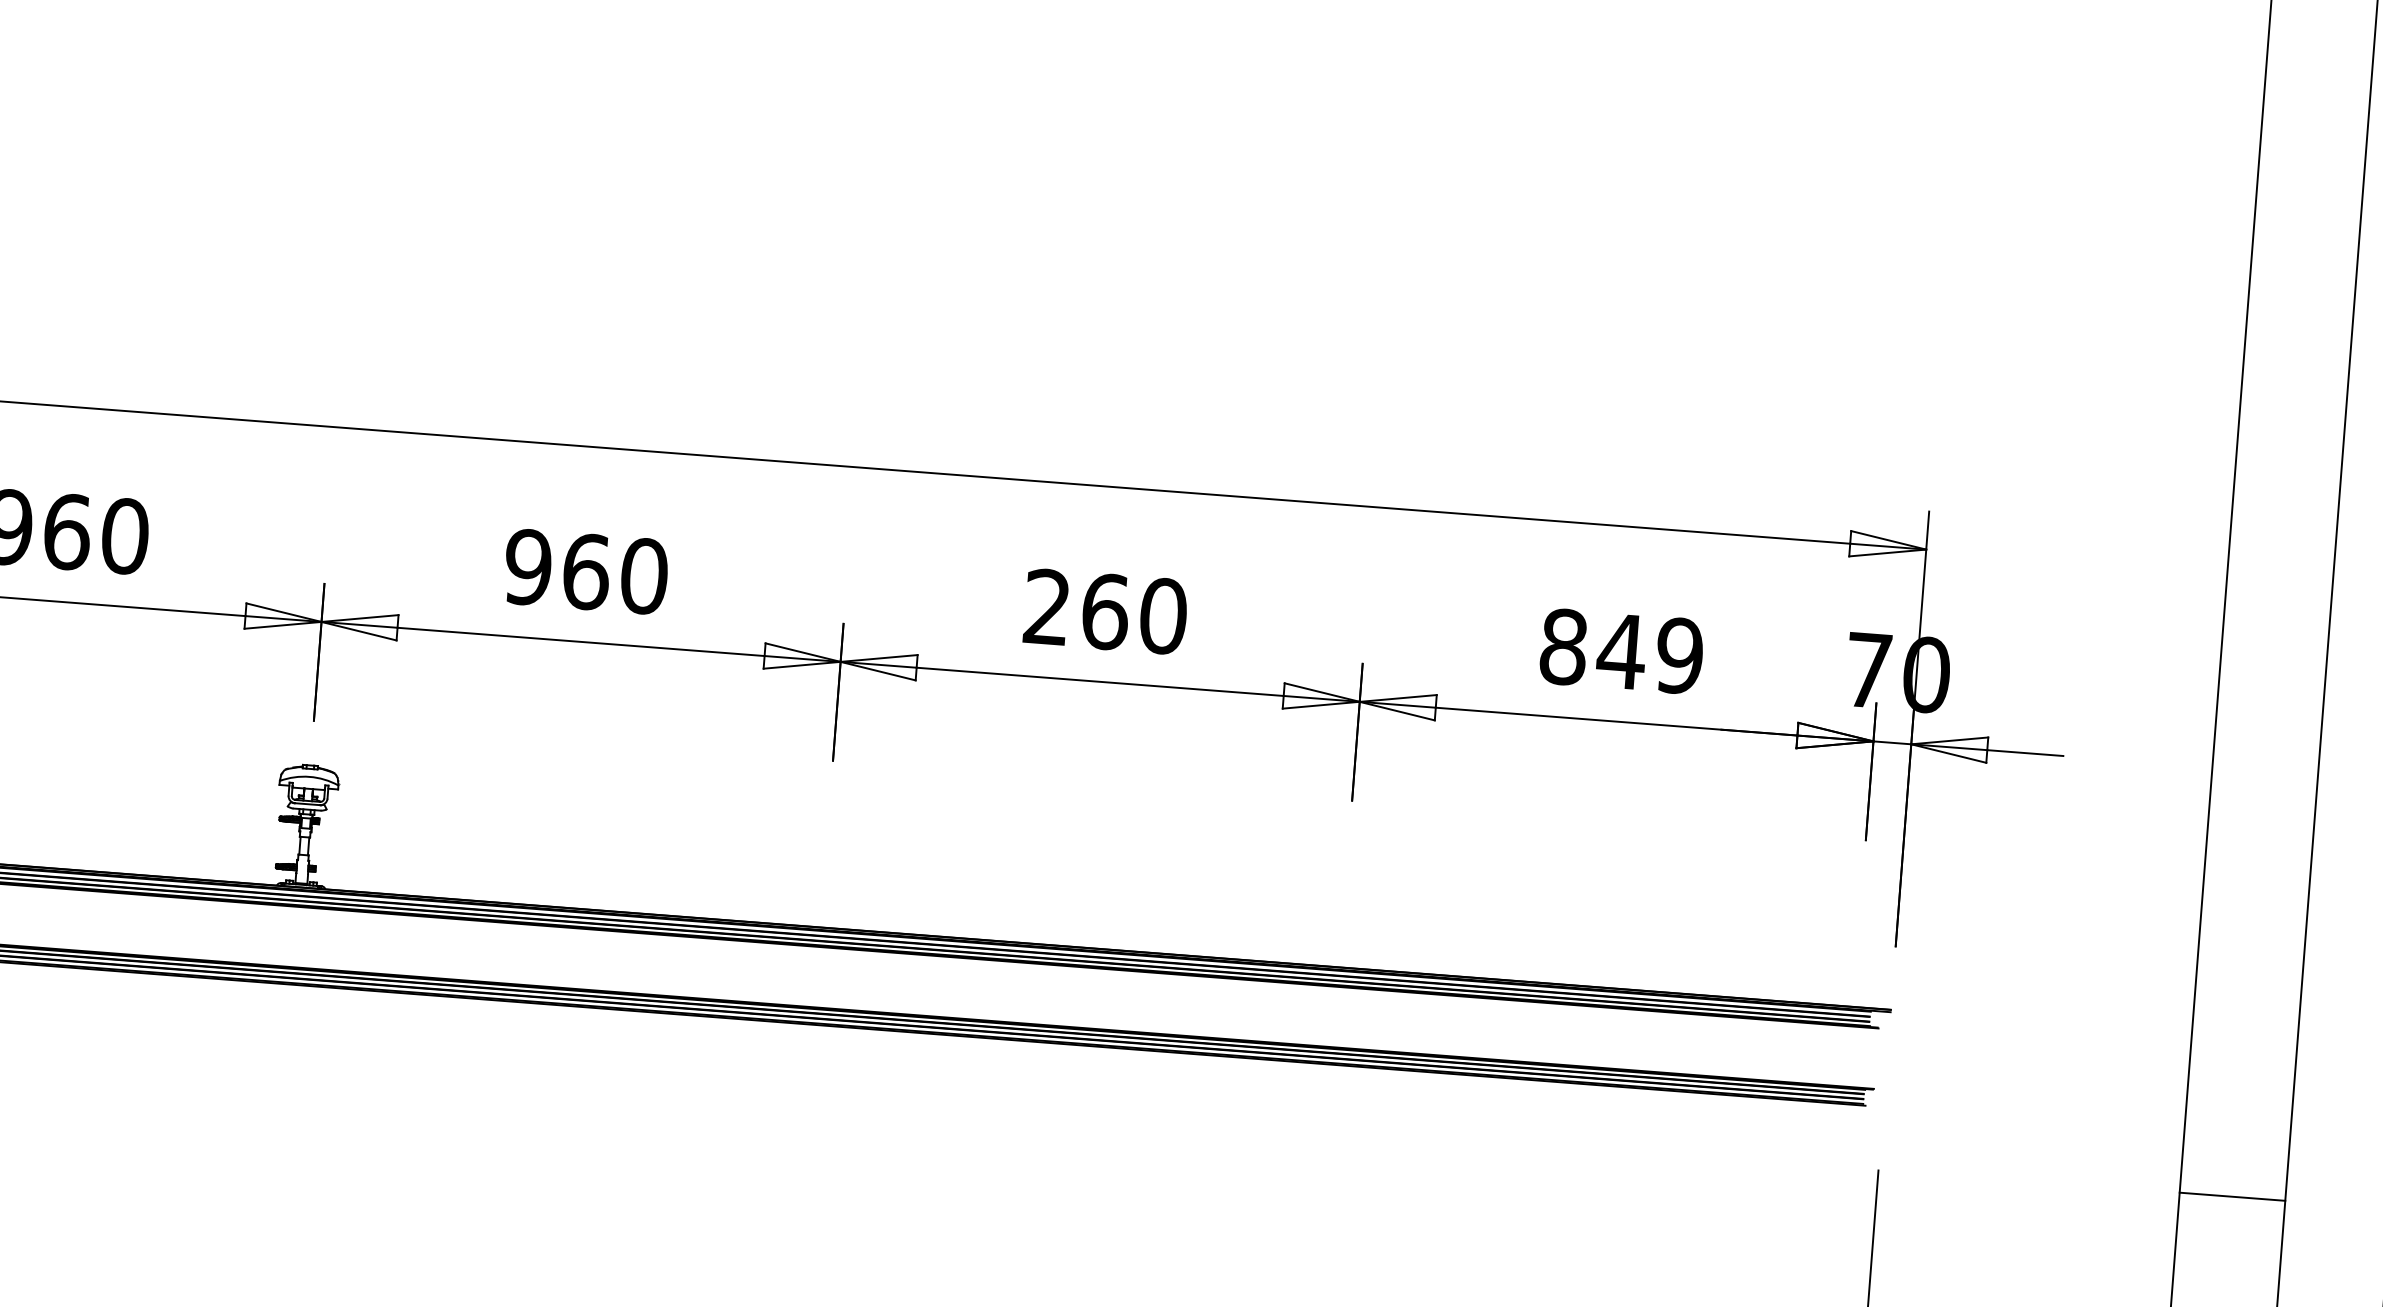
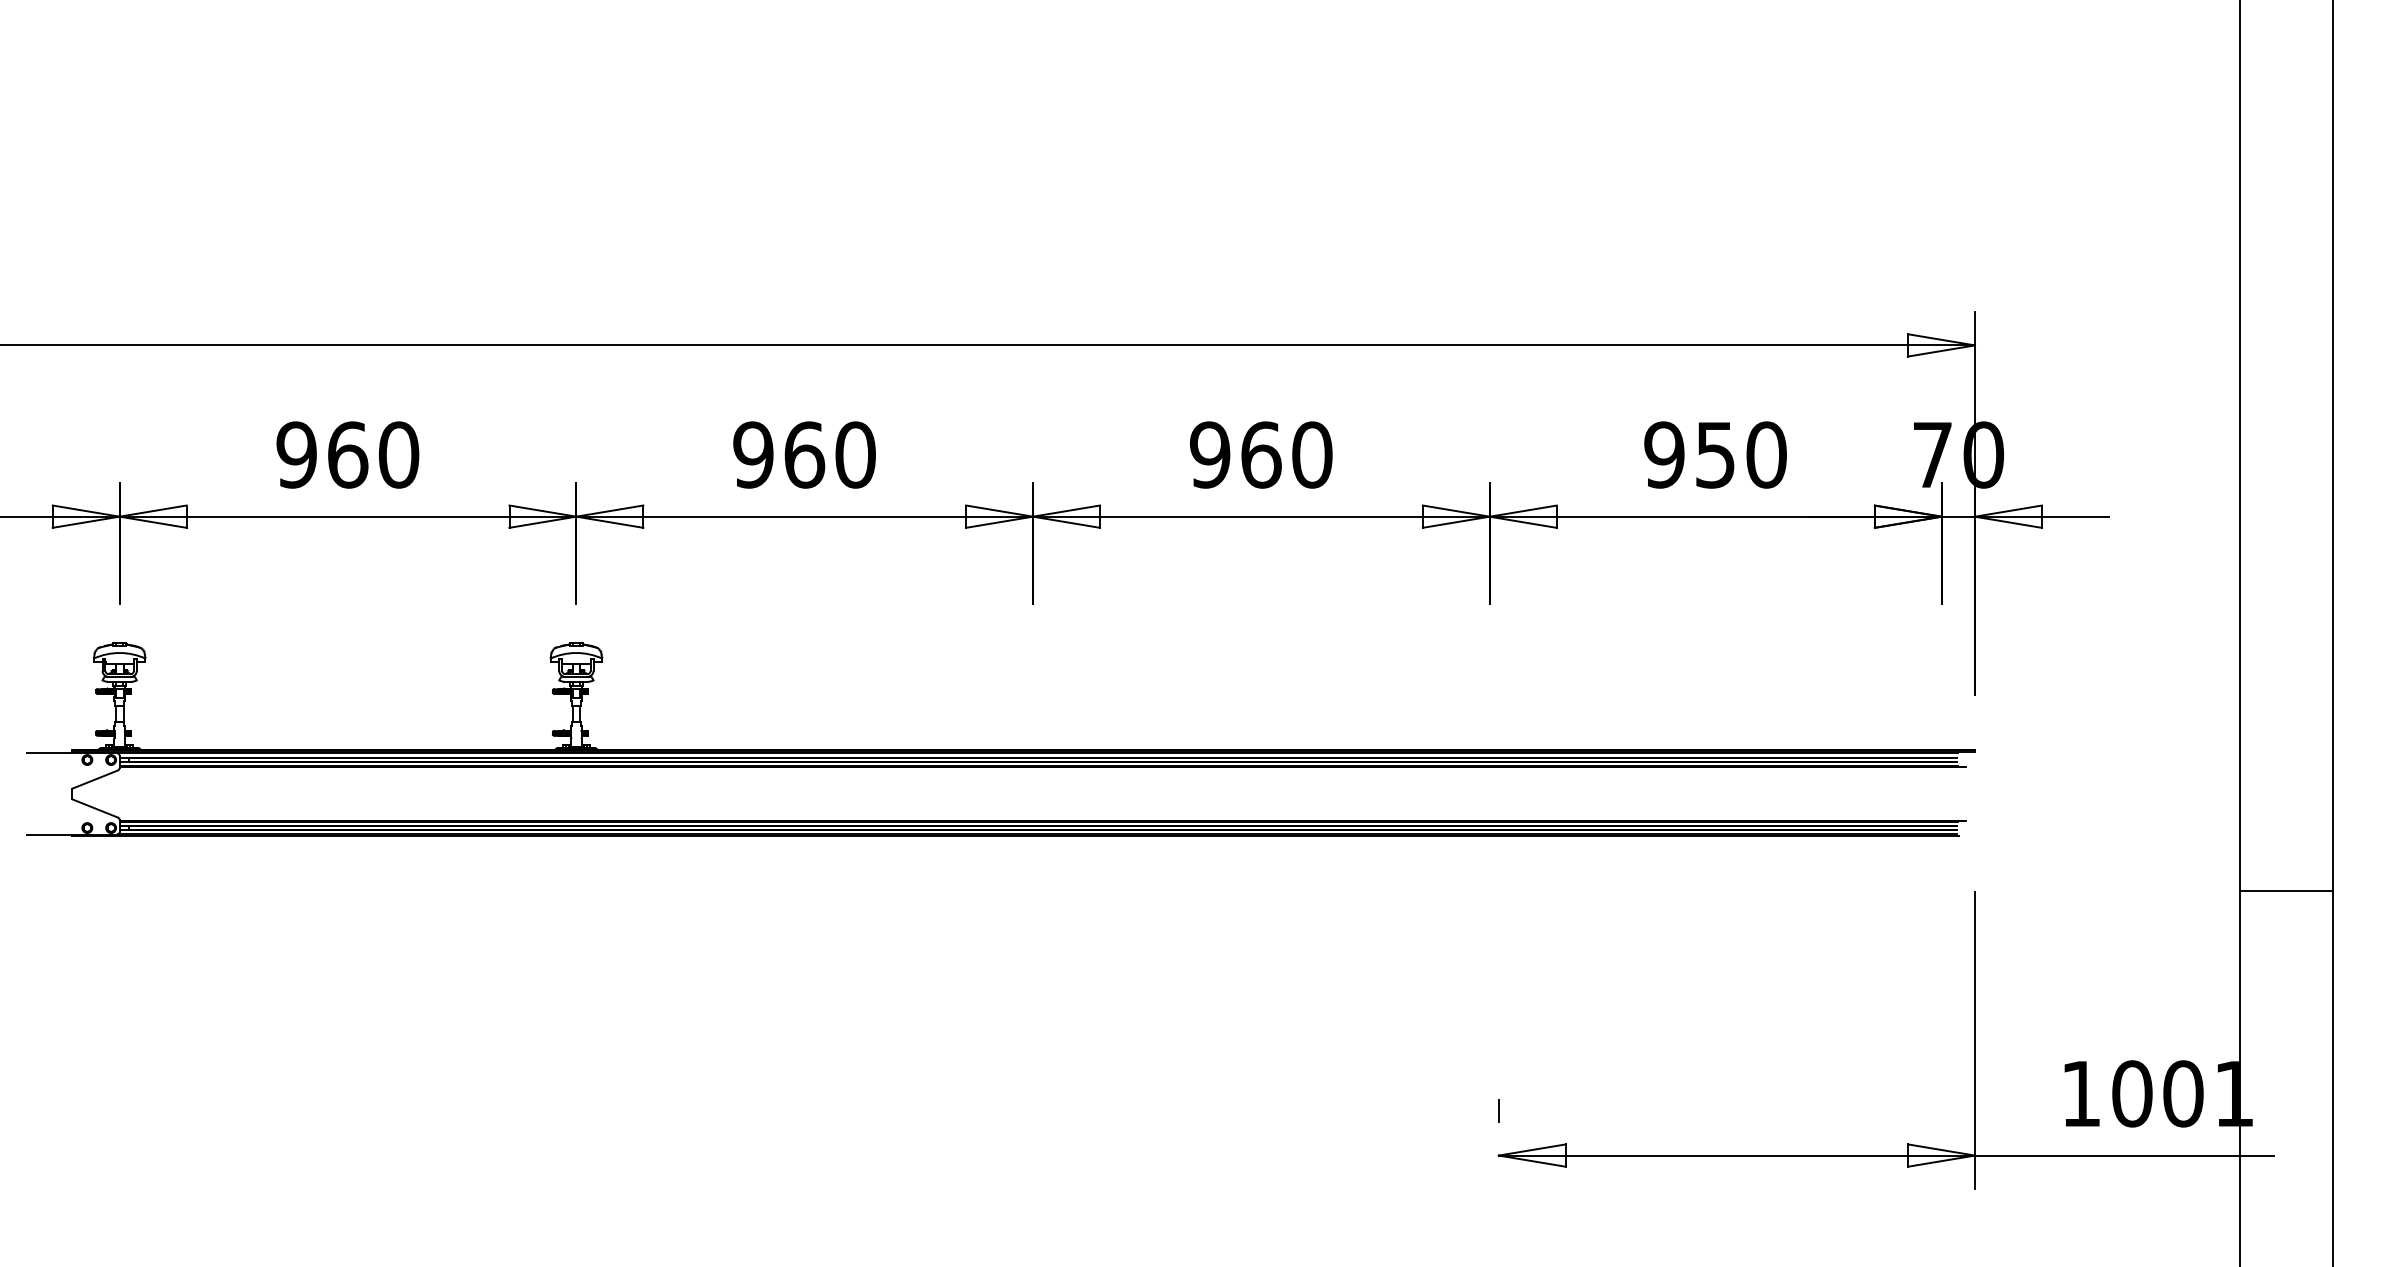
text: (1047, 606) -> (1210, 454), 260 -> 960
text: (1621, 650) -> (1715, 454), 849 -> 950

